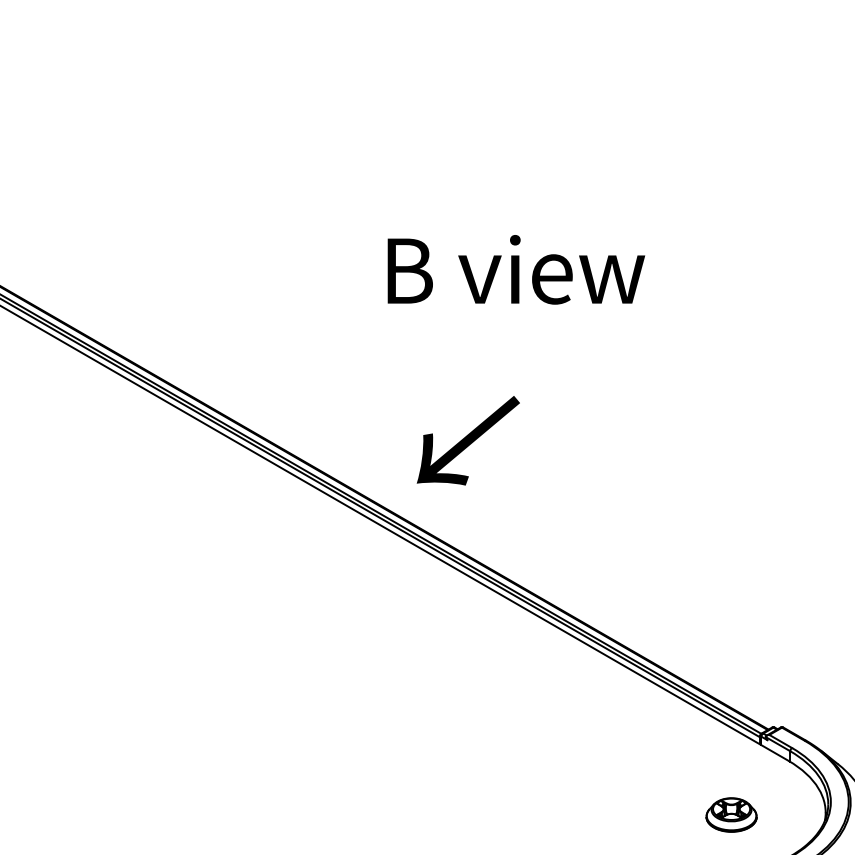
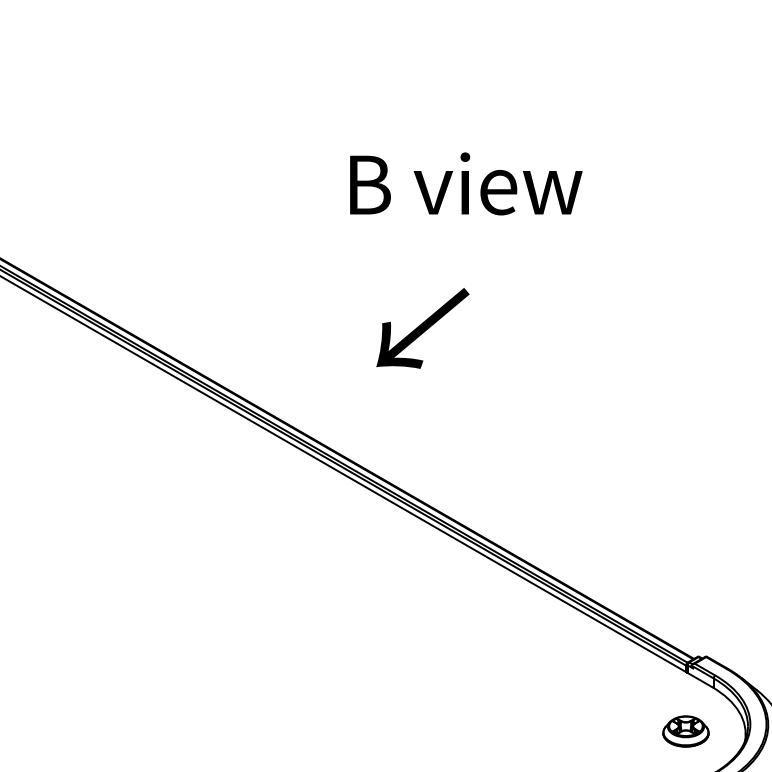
text: (516, 269) -> (466, 183), moved
text: (467, 440) -> (422, 328), moved
part: (731, 814) -> (685, 731), moved

